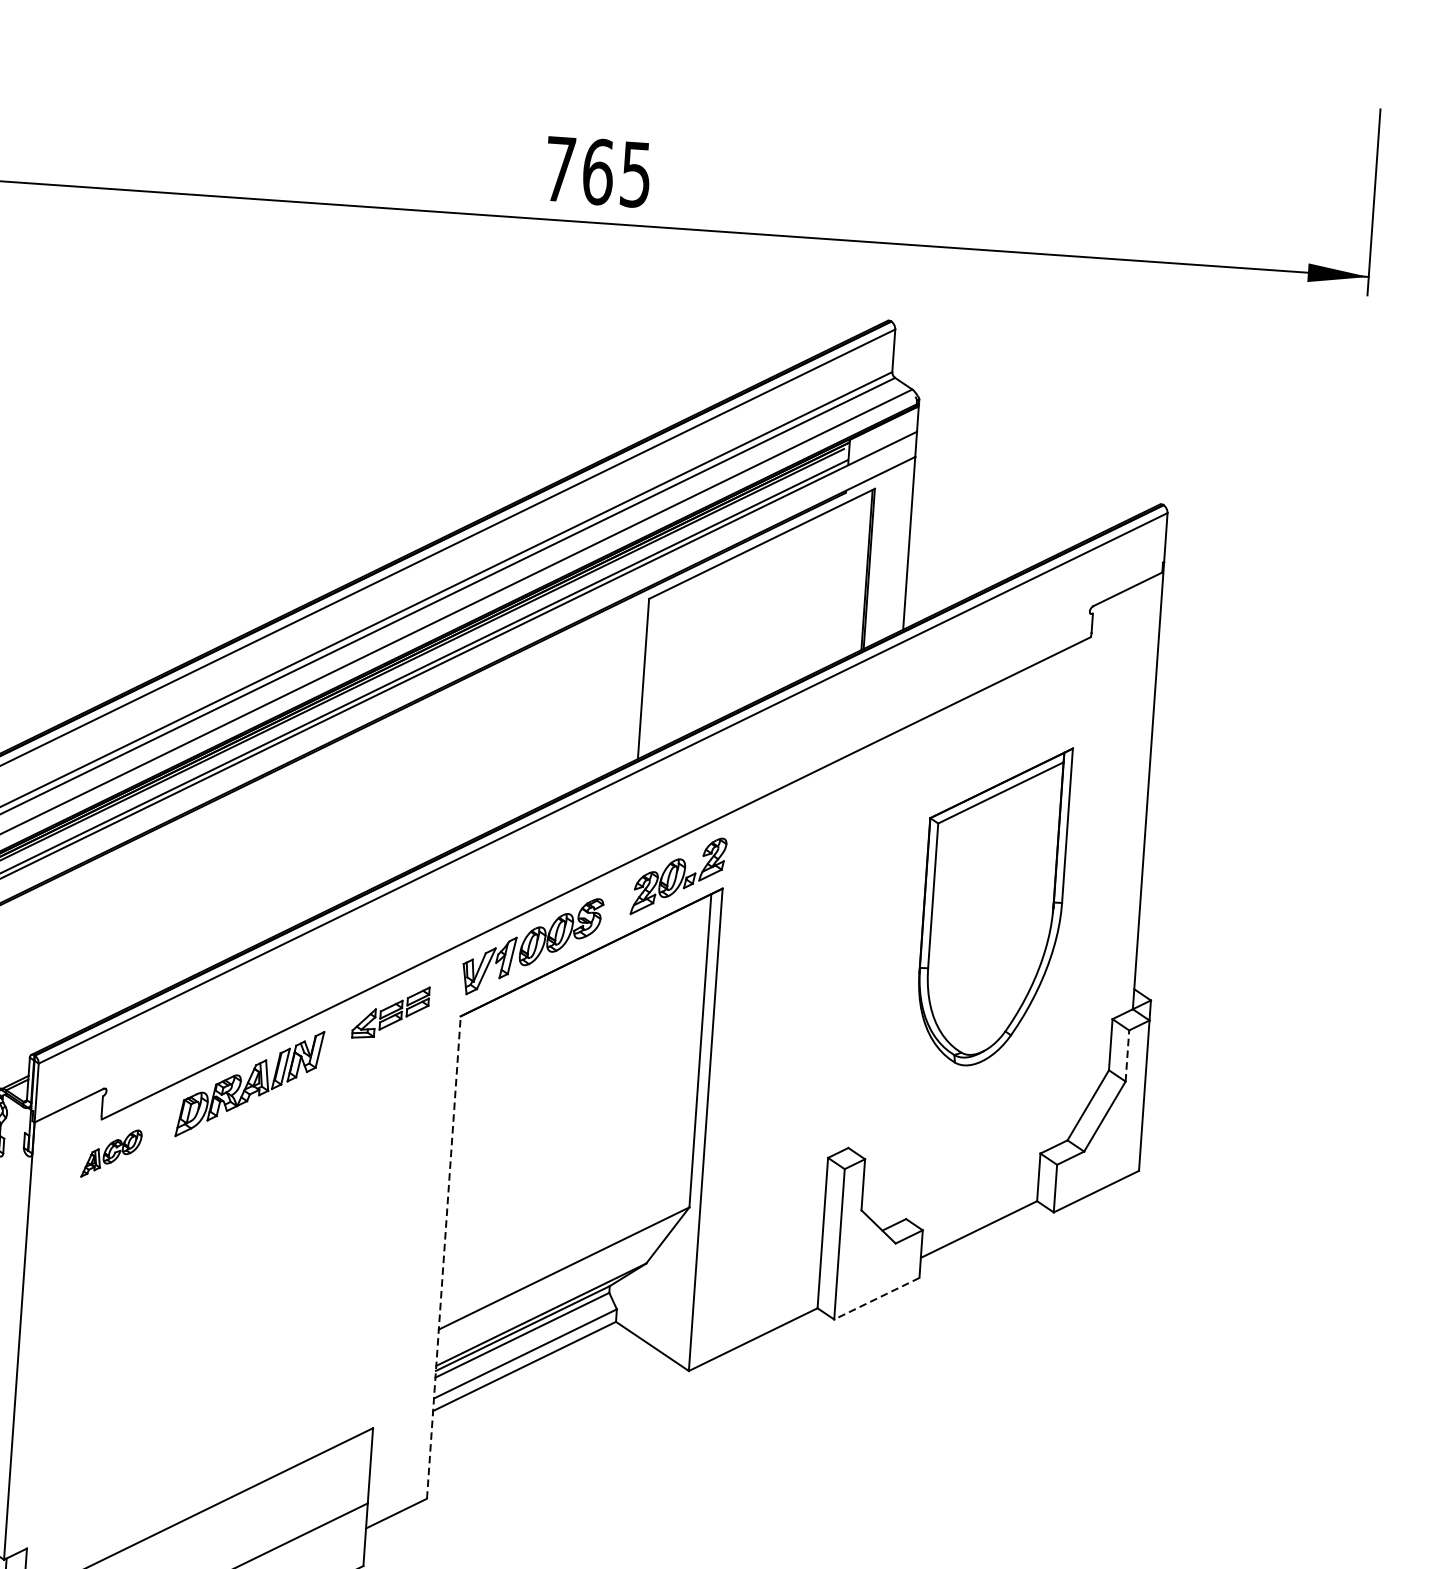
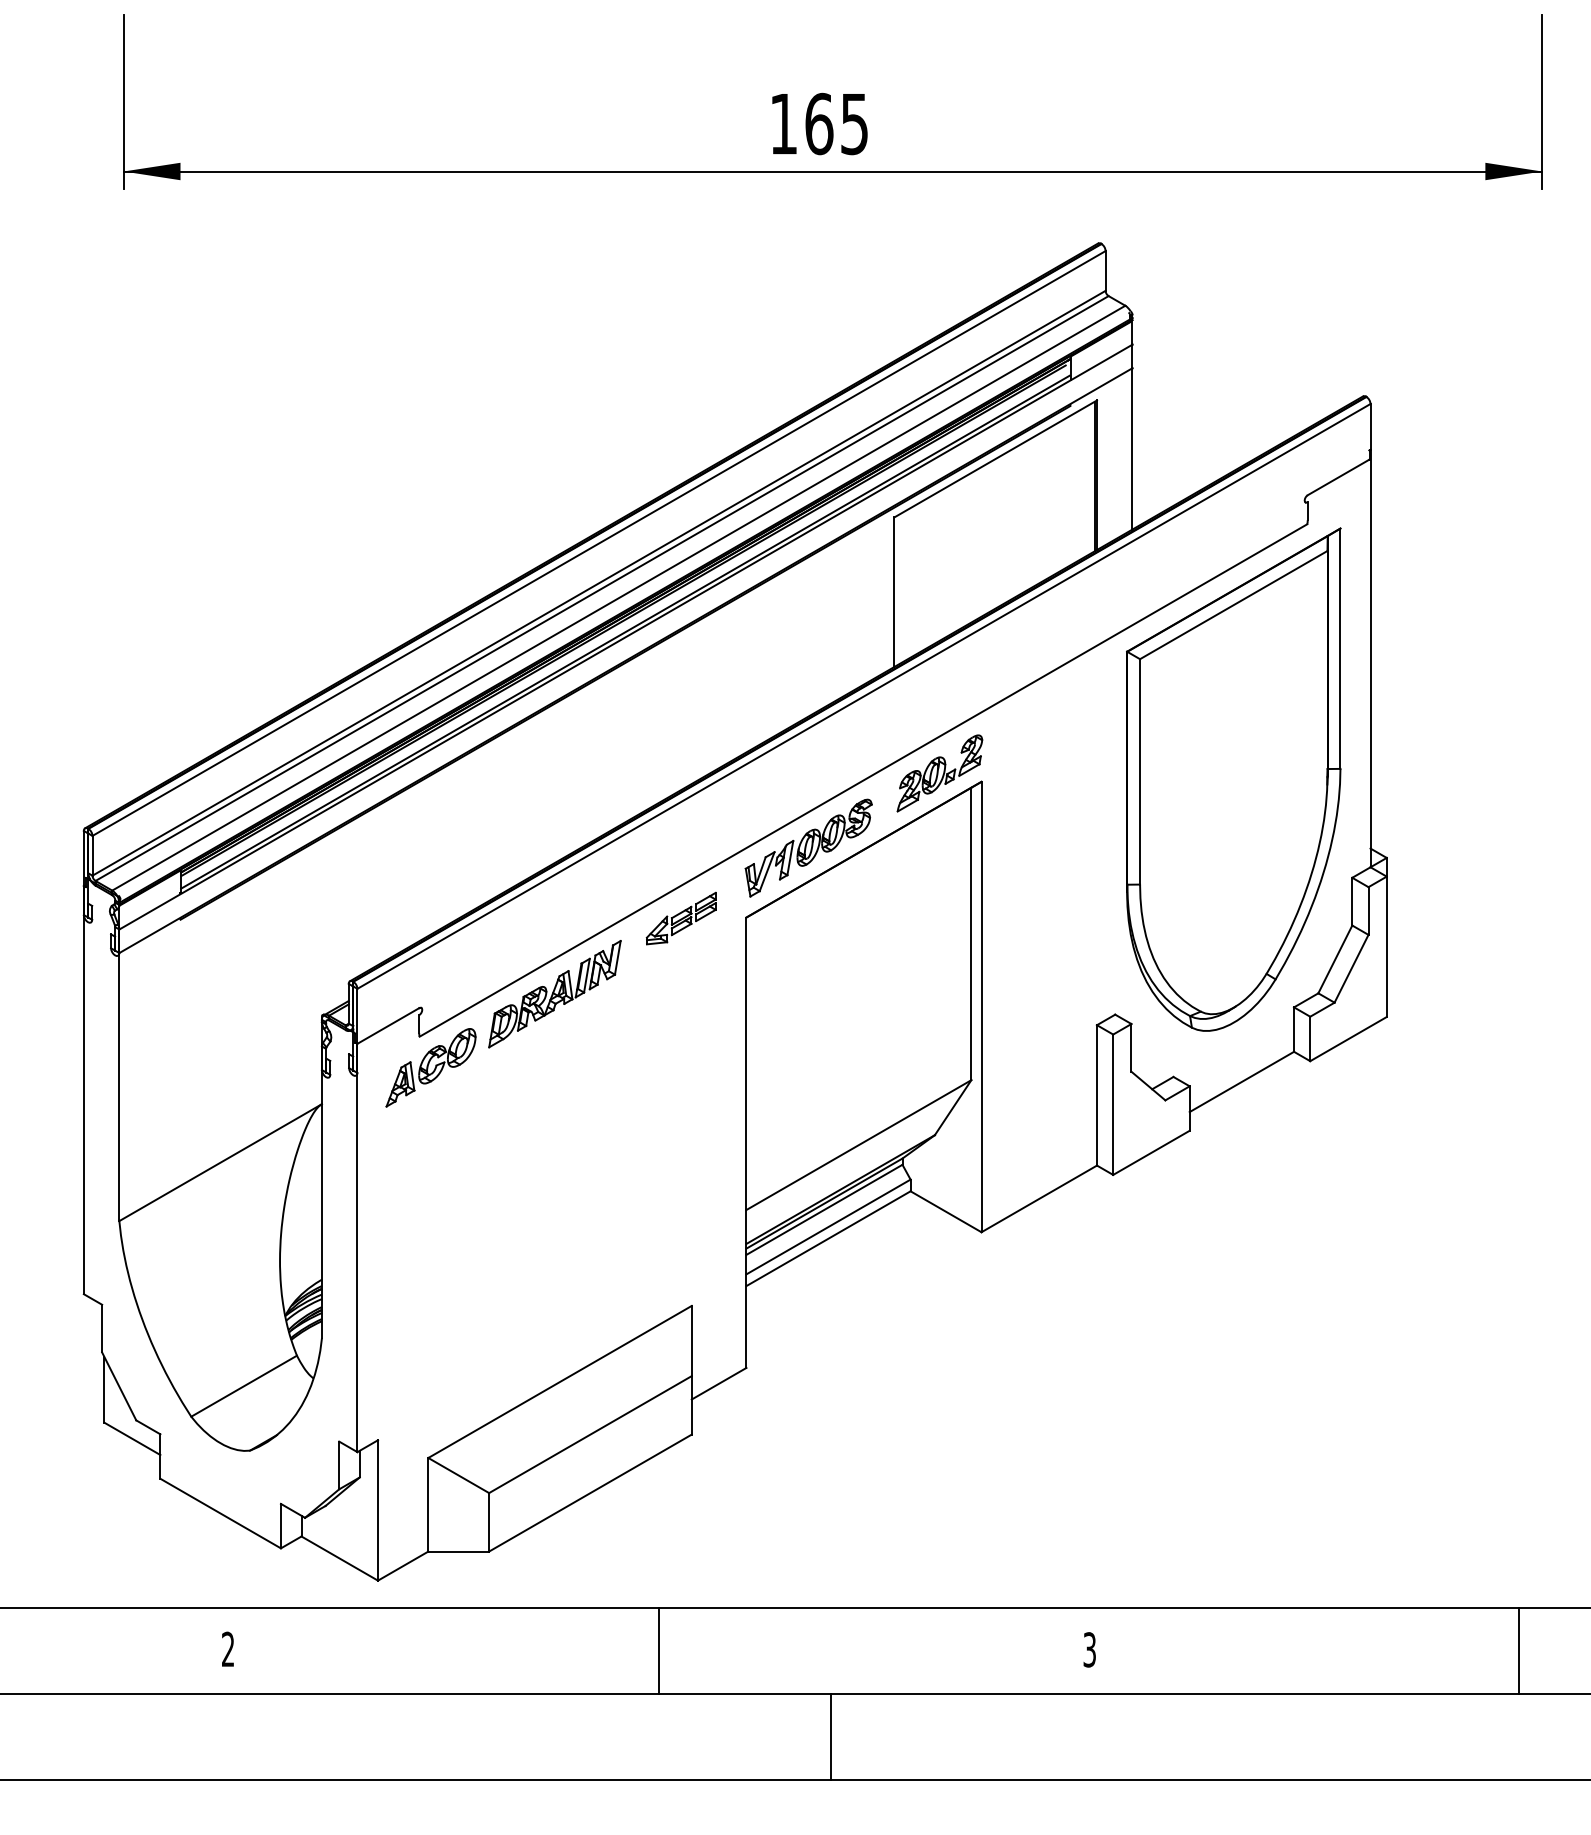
text: (559, 169) -> (783, 124), 765 -> 165
part: (992, 905) -> (1233, 779), size x1.67
line: (1127, 1056) -> (1368, 911), dashed -> solid
part: (111, 1153) -> (430, 1067), size x1.67
line: (443, 1257) -> (746, 1142), dashed -> solid
line: (876, 1299) -> (1151, 1153), dashed -> solid

